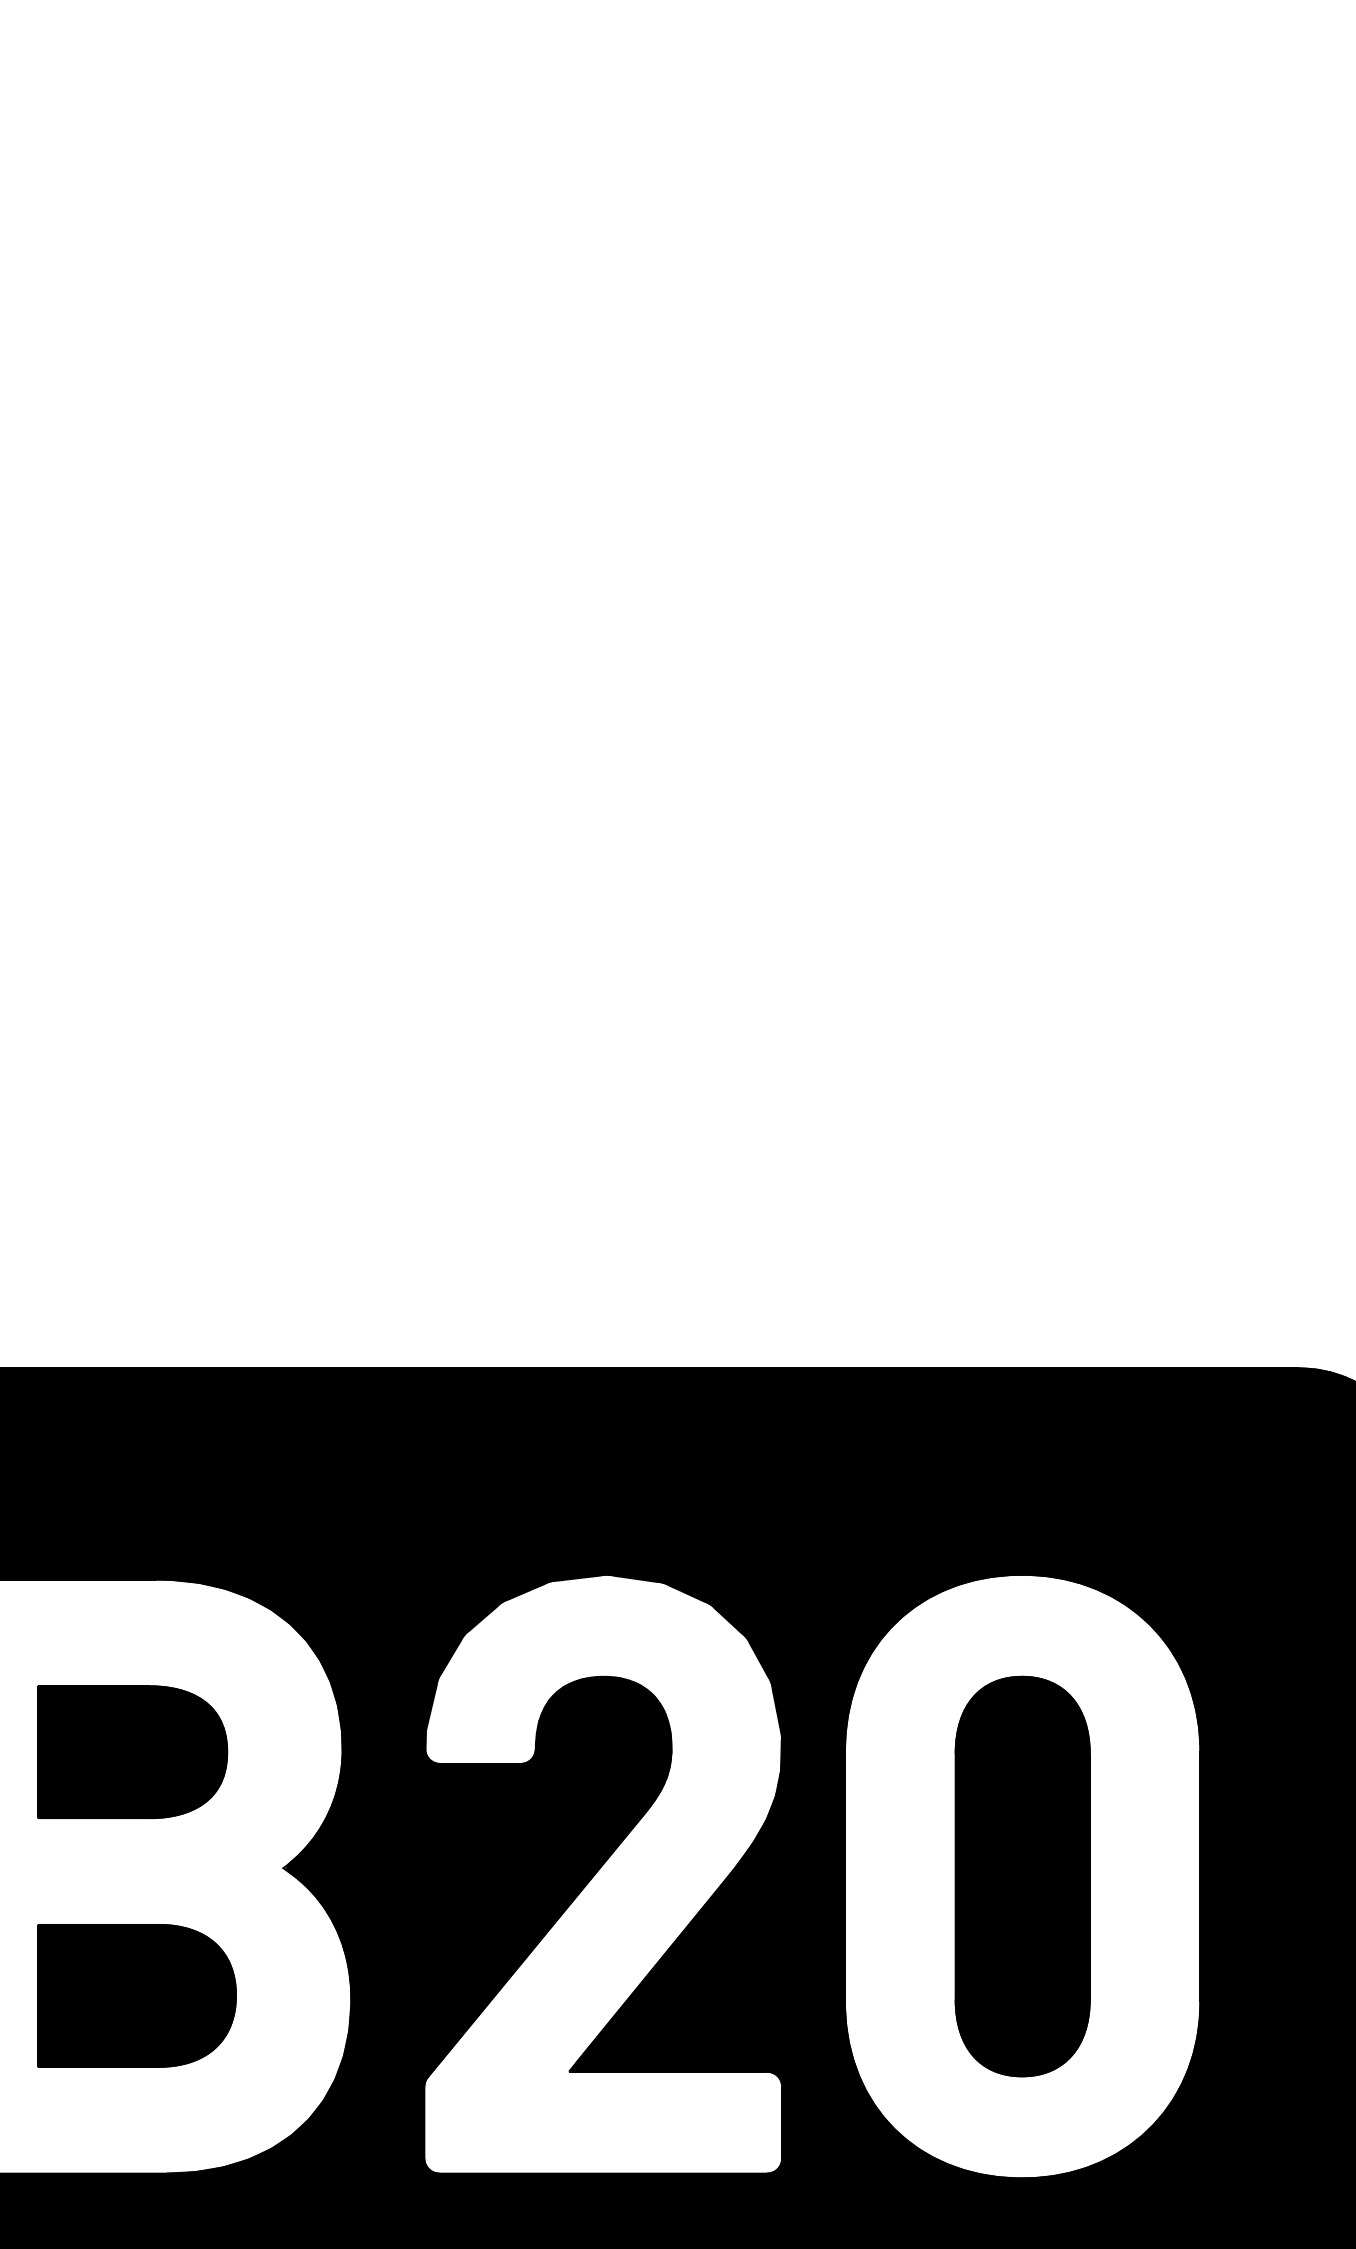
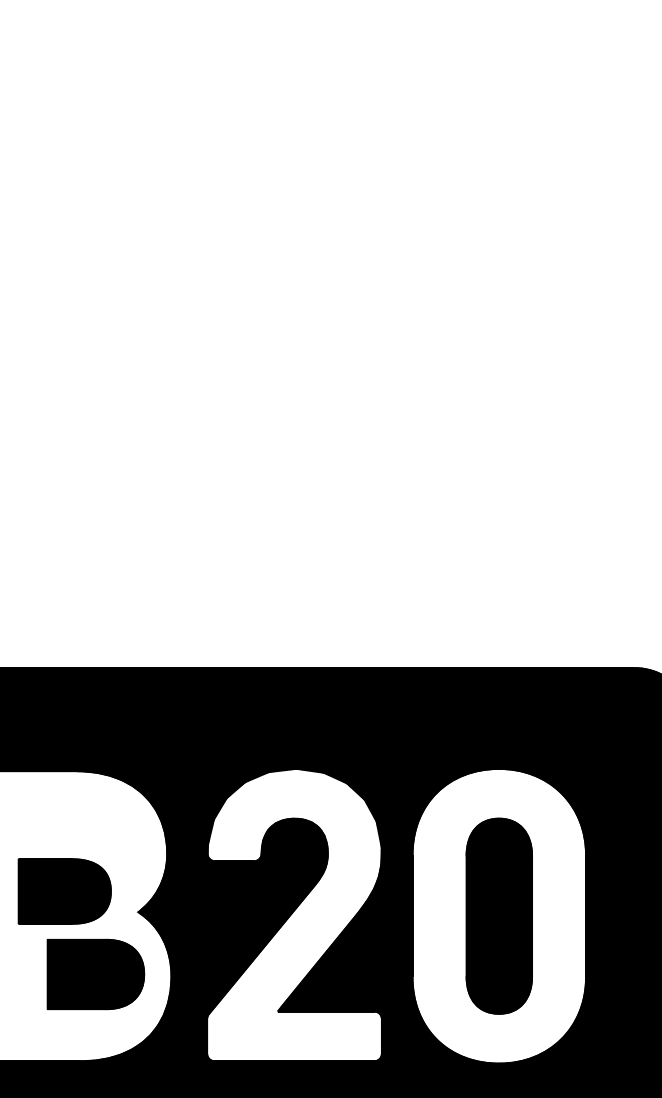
part: (132, 1752) -> (64, 891), moved
part: (136, 1995) -> (95, 974), moved

